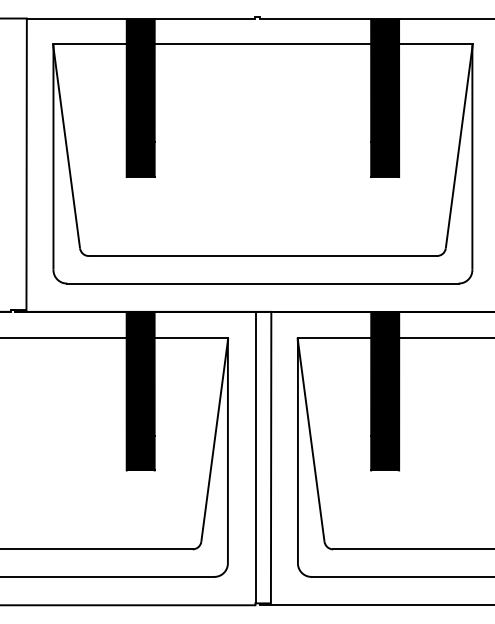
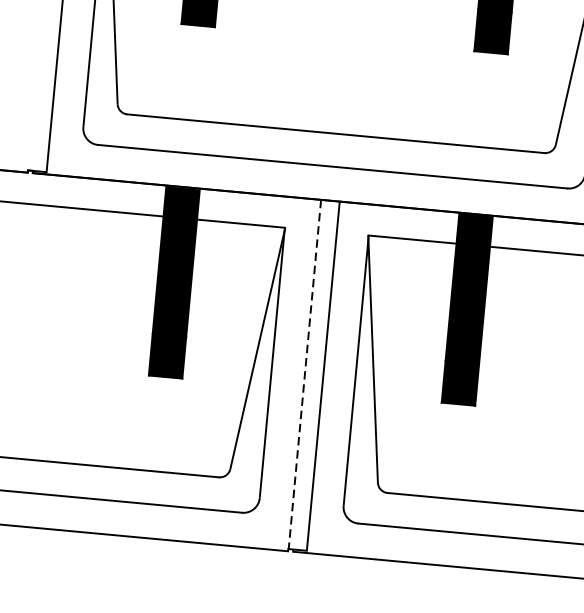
line: (255, 457) -> (304, 374), solid -> dashed

